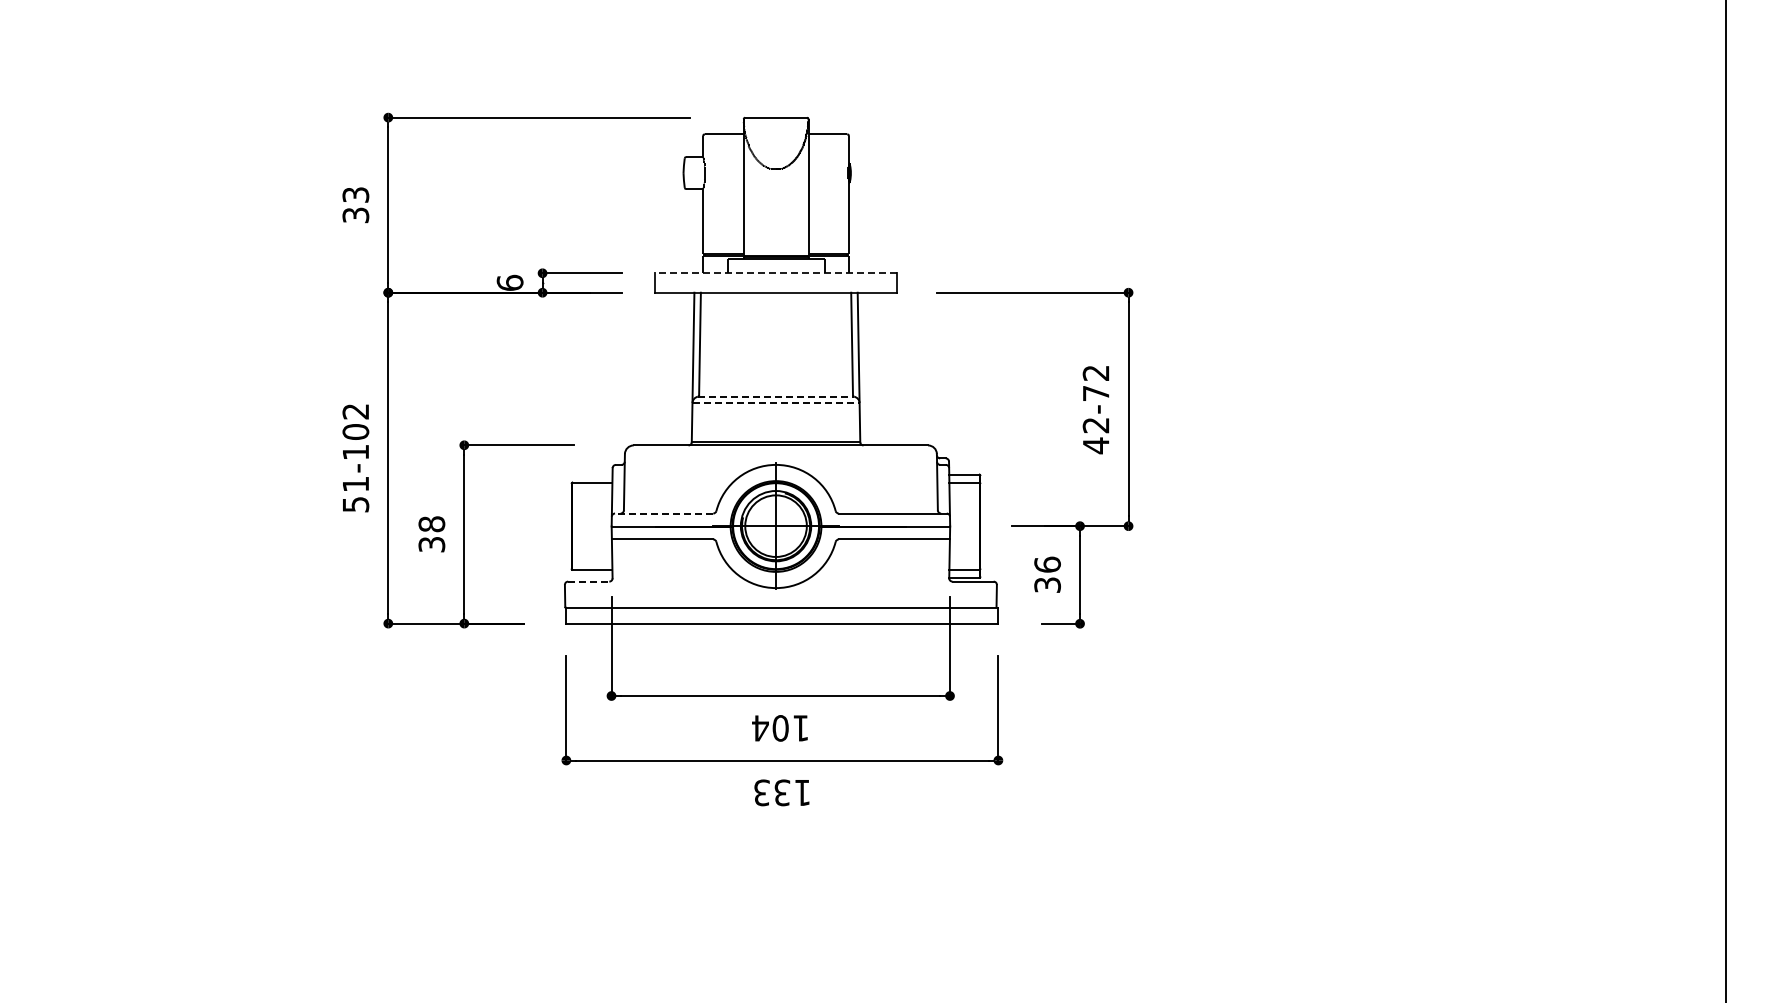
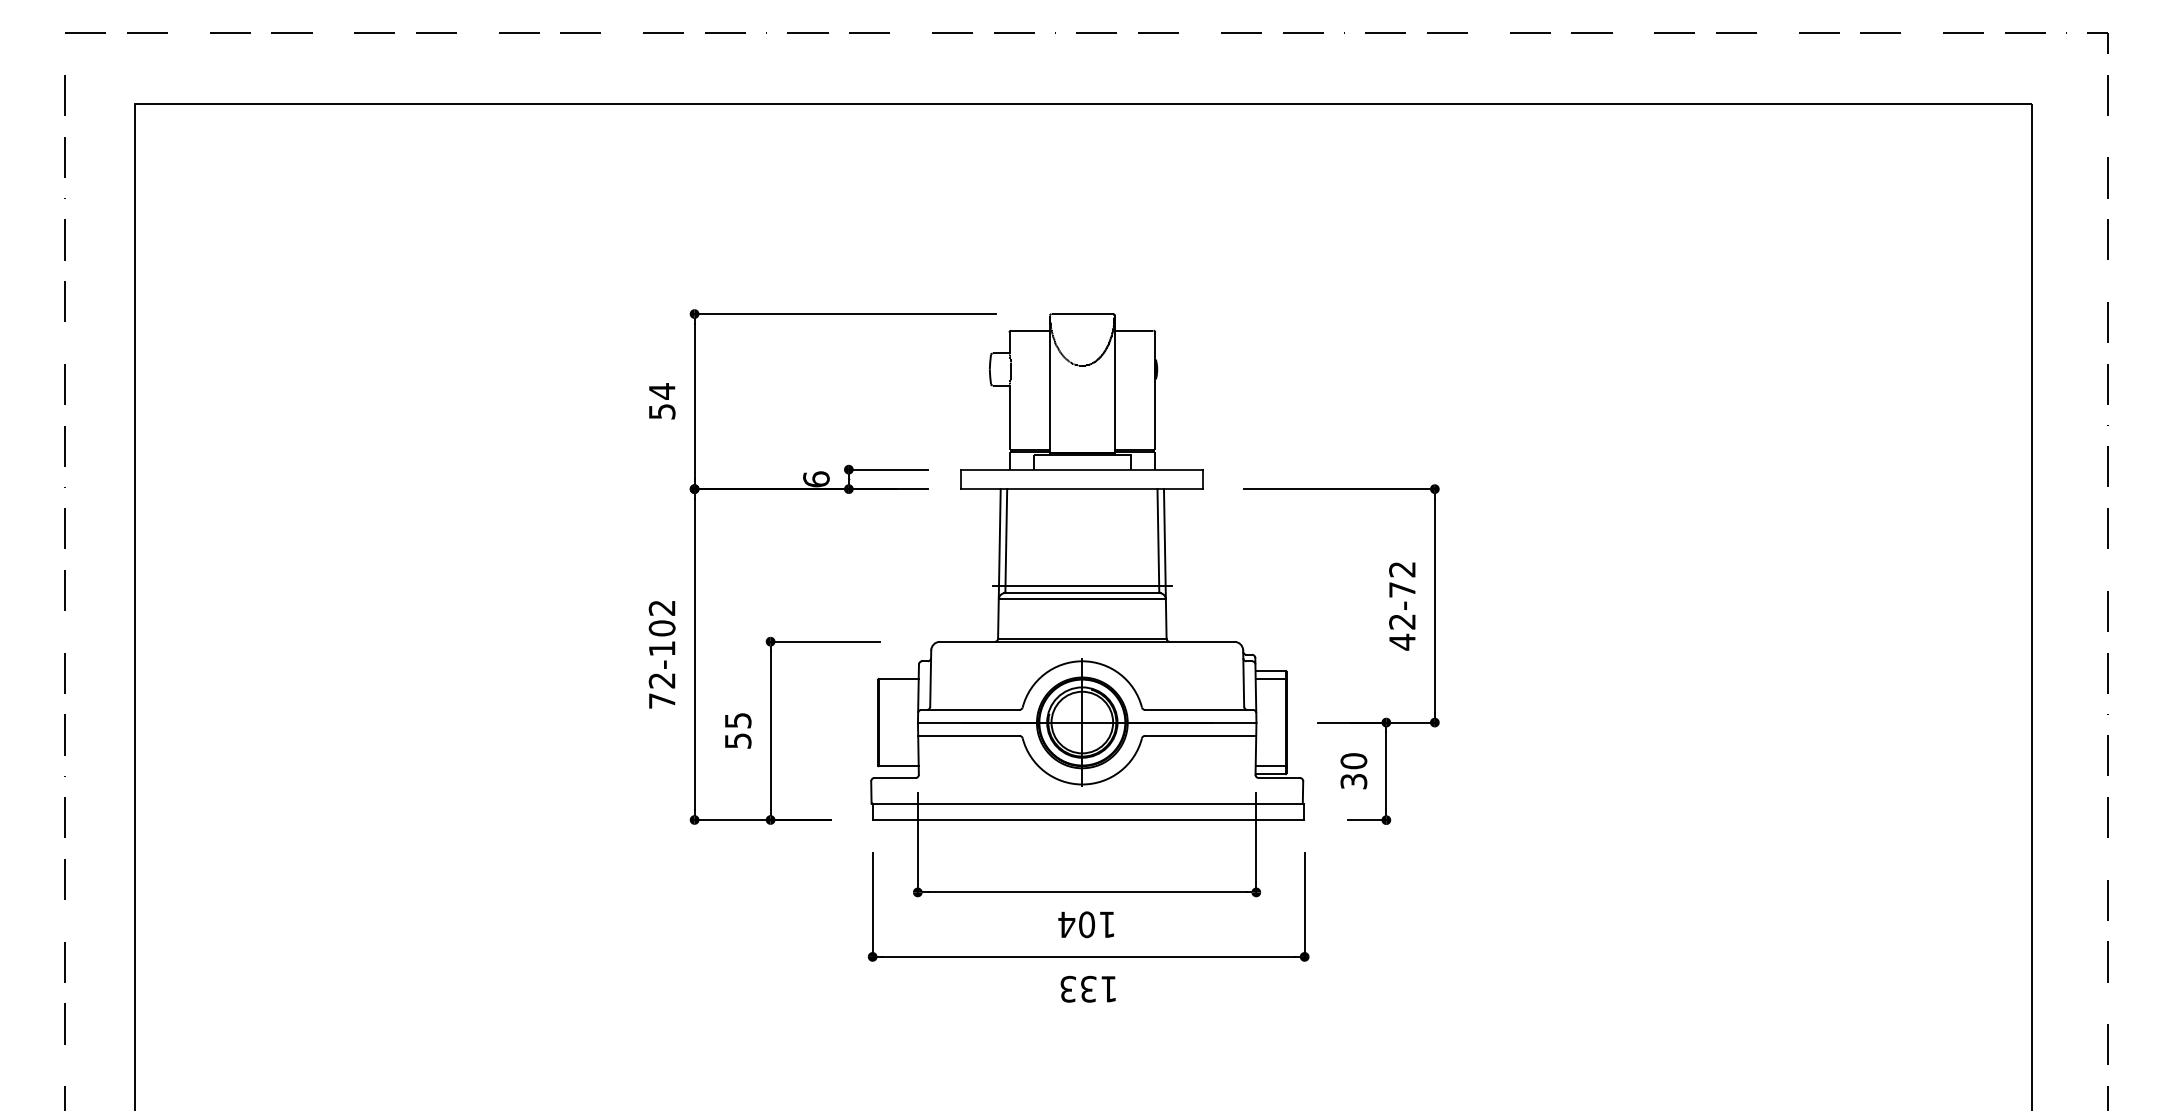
text: (355, 204) -> (661, 400), 33 -> 54
line: (775, 273) -> (1081, 469), dashed -> solid
line: (776, 390) -> (1082, 586), added
line: (776, 397) -> (1082, 593), dashed -> solid
line: (776, 403) -> (1082, 599), dashed -> solid
text: (355, 494) -> (661, 690), 51-102 -> 72-102
line: (663, 513) -> (969, 709), dashed -> solid
text: (431, 533) -> (737, 729), 38 -> 55
text: (1047, 565) -> (1353, 761), 36 -> 30
line: (589, 582) -> (895, 778), dashed -> solid

